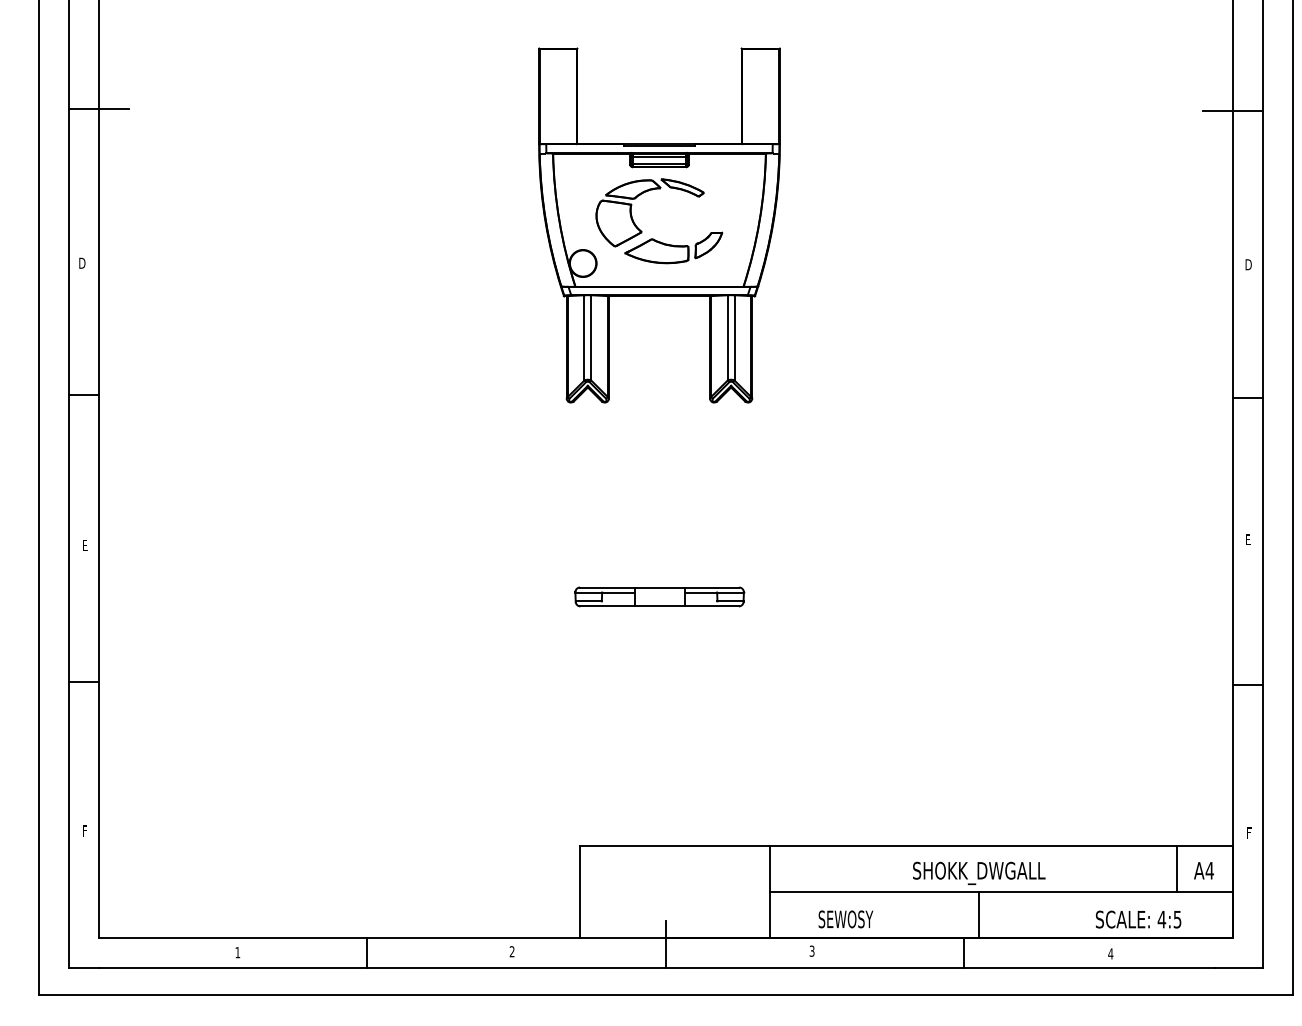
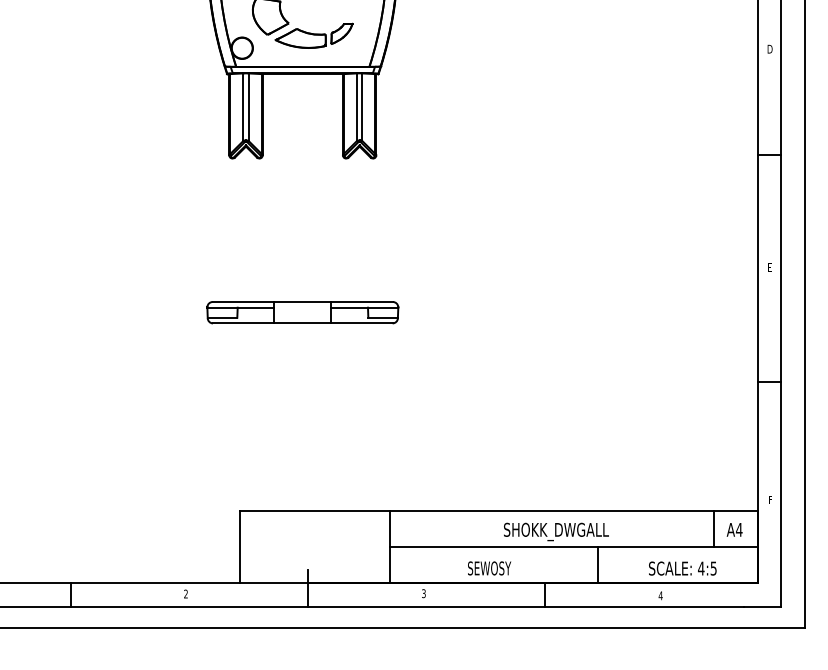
part: (659, 596) -> (302, 312), size x1.43
line: (979, 915) -> (598, 565), moved
text: (845, 919) -> (489, 568), moved

